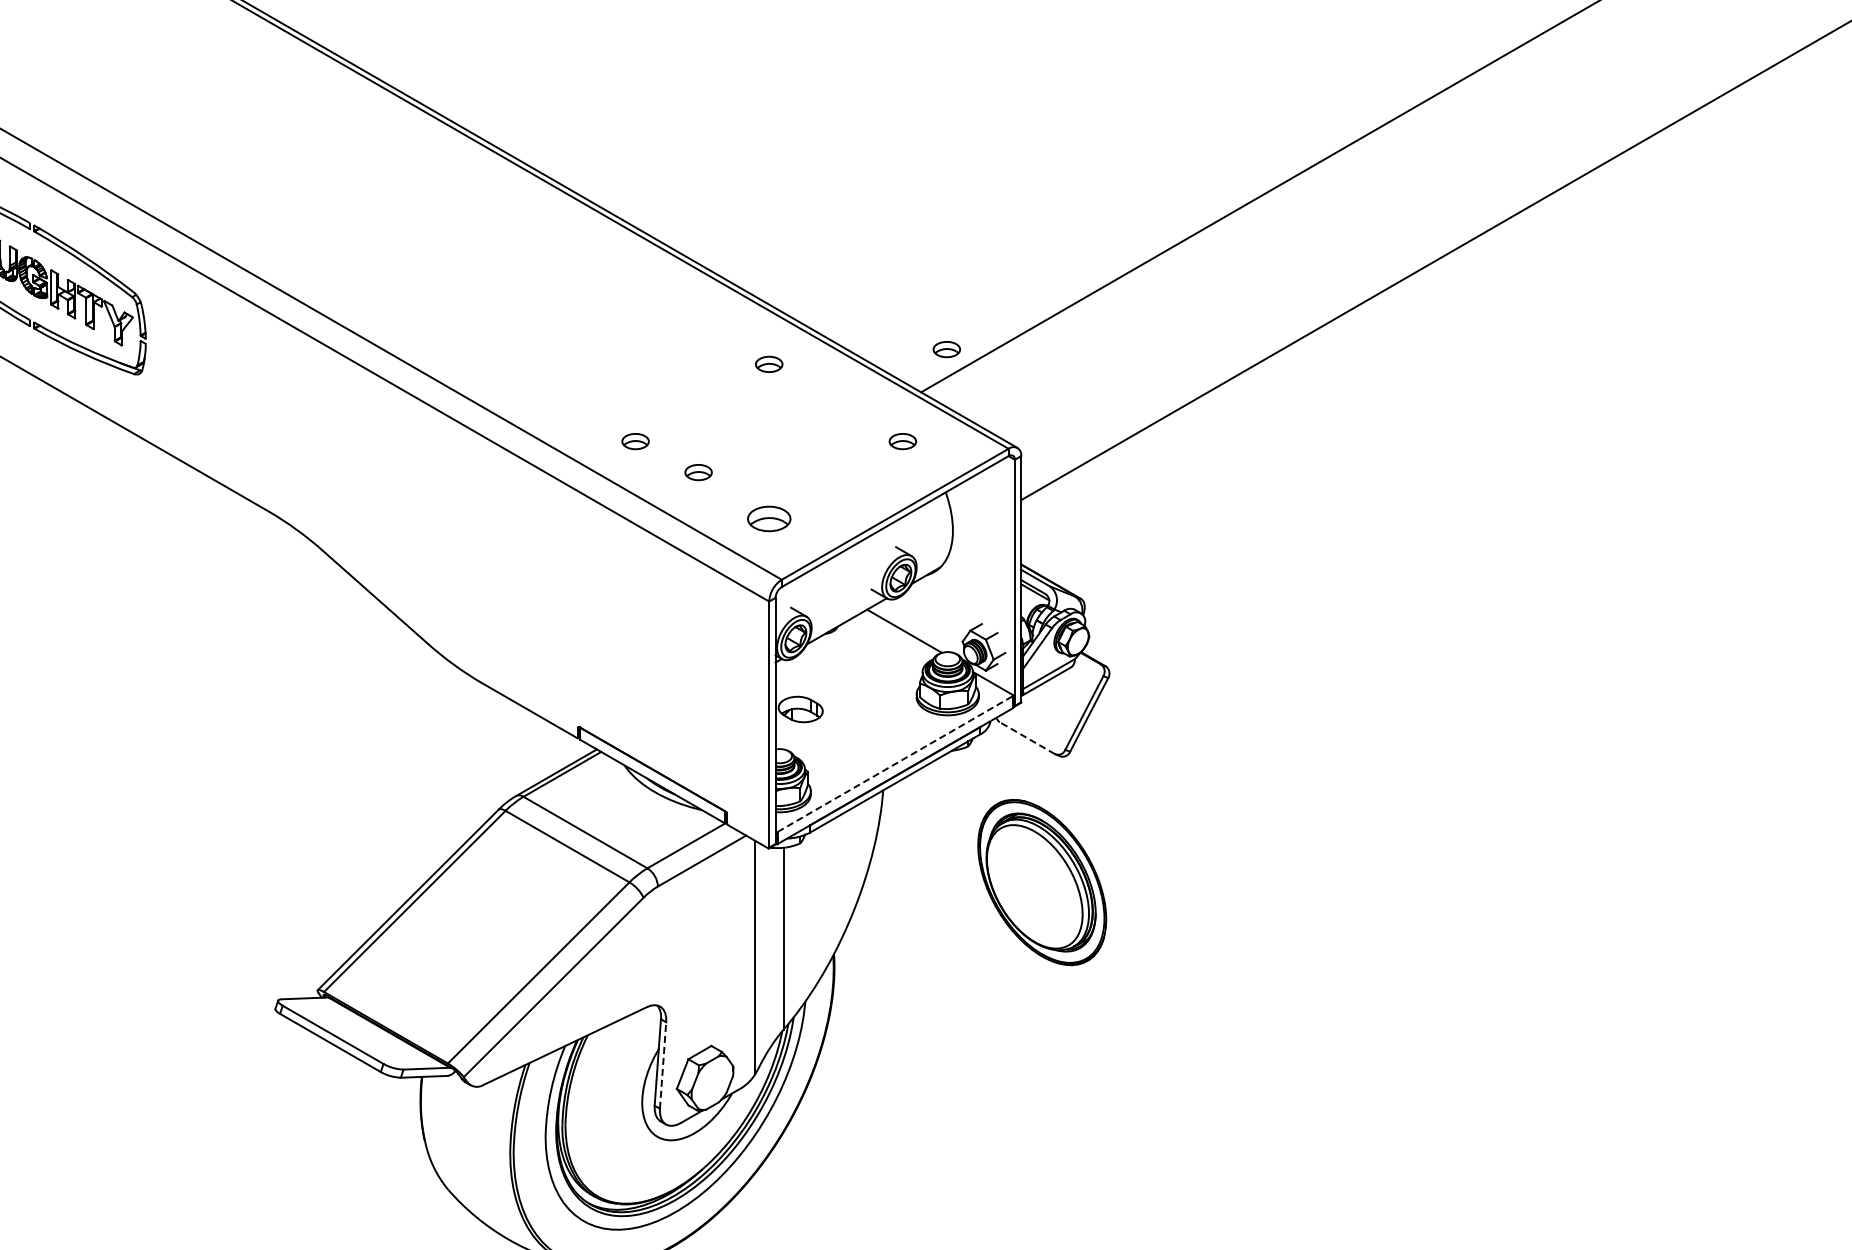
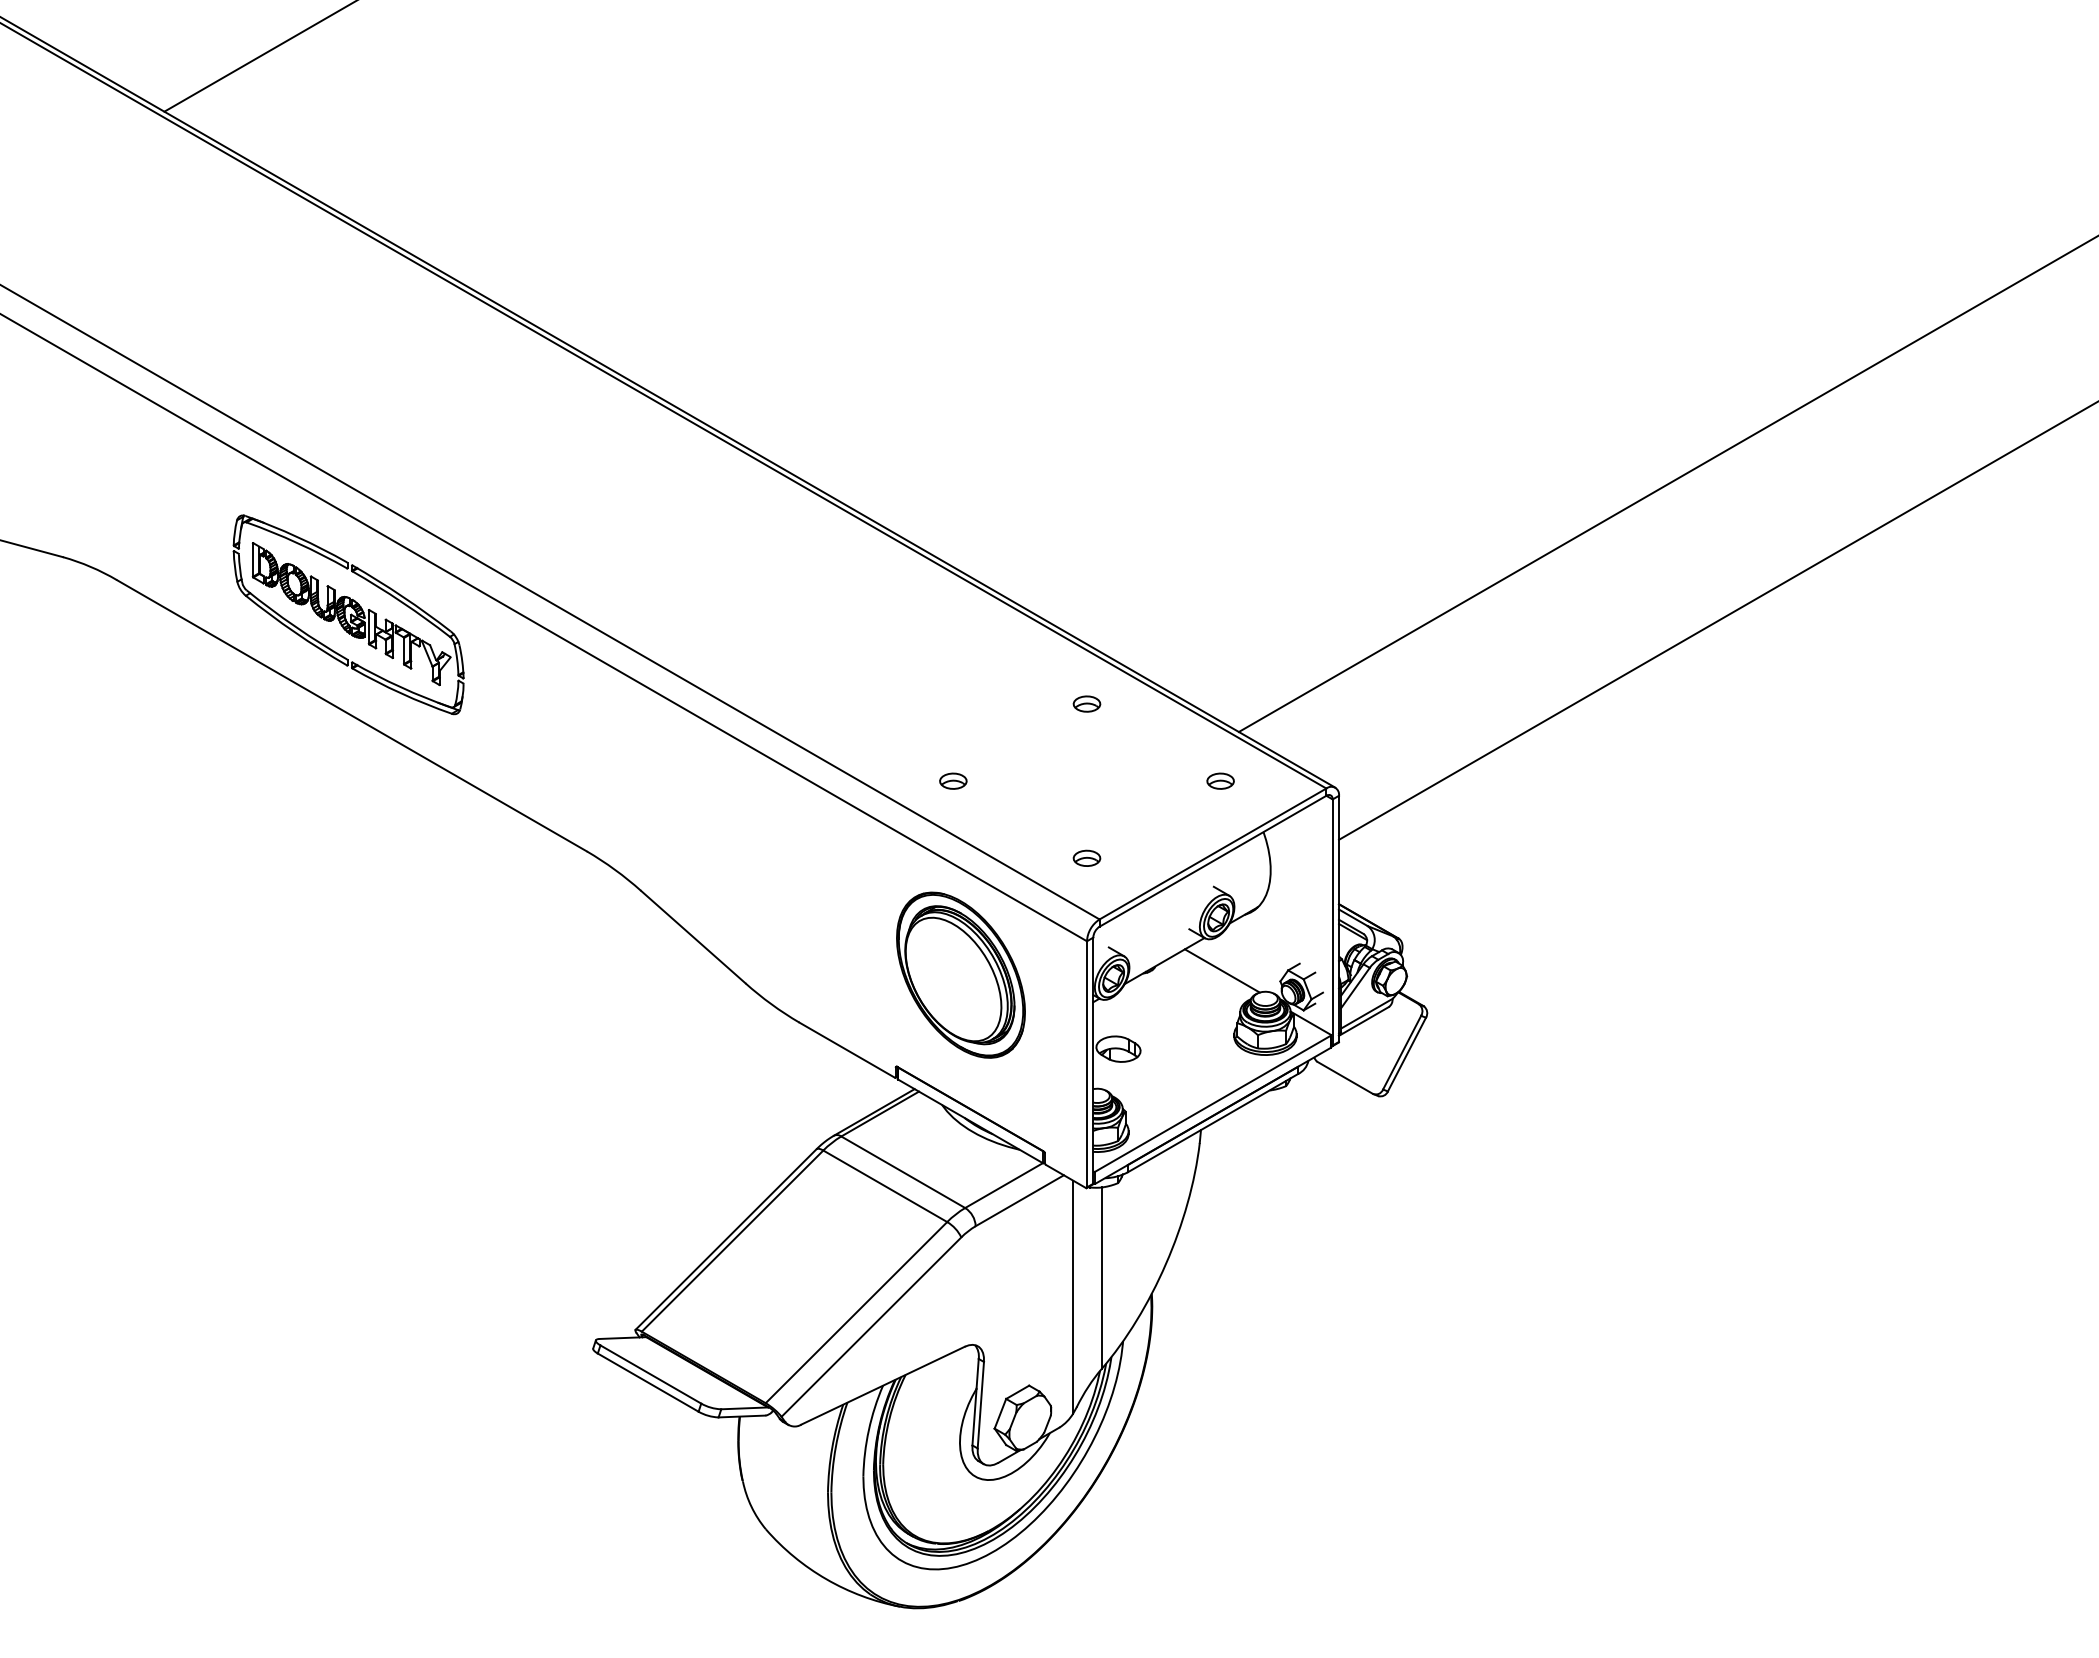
part: (946, 348) -> (1264, 688), removed
part: (698, 471) -> (1016, 811), removed
part: (768, 517) -> (1086, 857), size x0.62
line: (1027, 737) -> (1345, 1077), dashed -> solid
line: (895, 763) -> (1213, 1103), dashed -> solid
part: (1041, 881) -> (960, 974), moved
line: (662, 1064) -> (980, 1404), dashed -> solid

